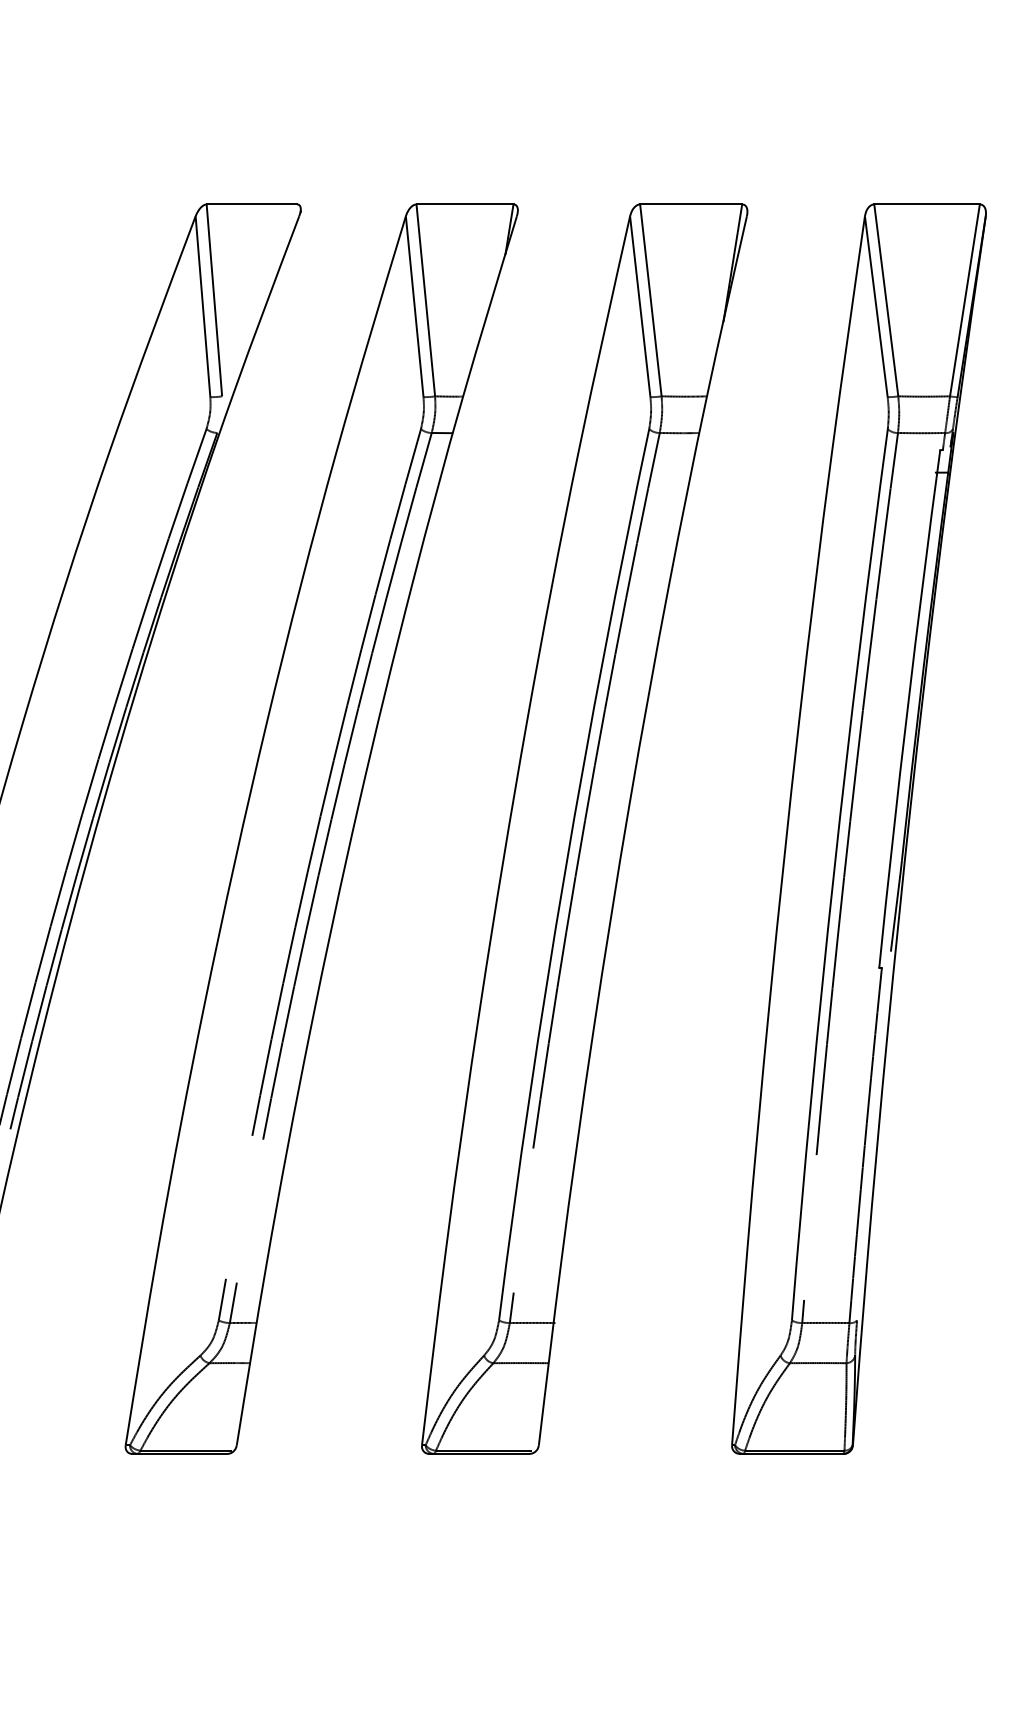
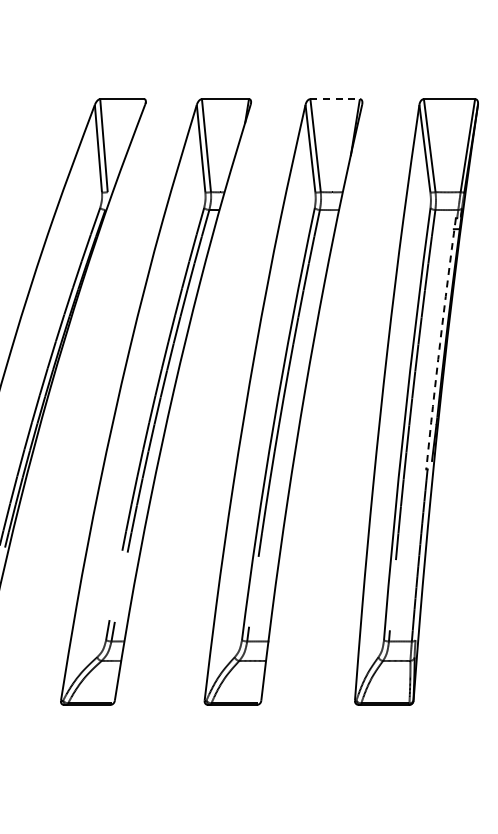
line: (691, 205) -> (335, 99), solid -> dashed
arc: (908, 708) -> (440, 343), solid -> dashed

